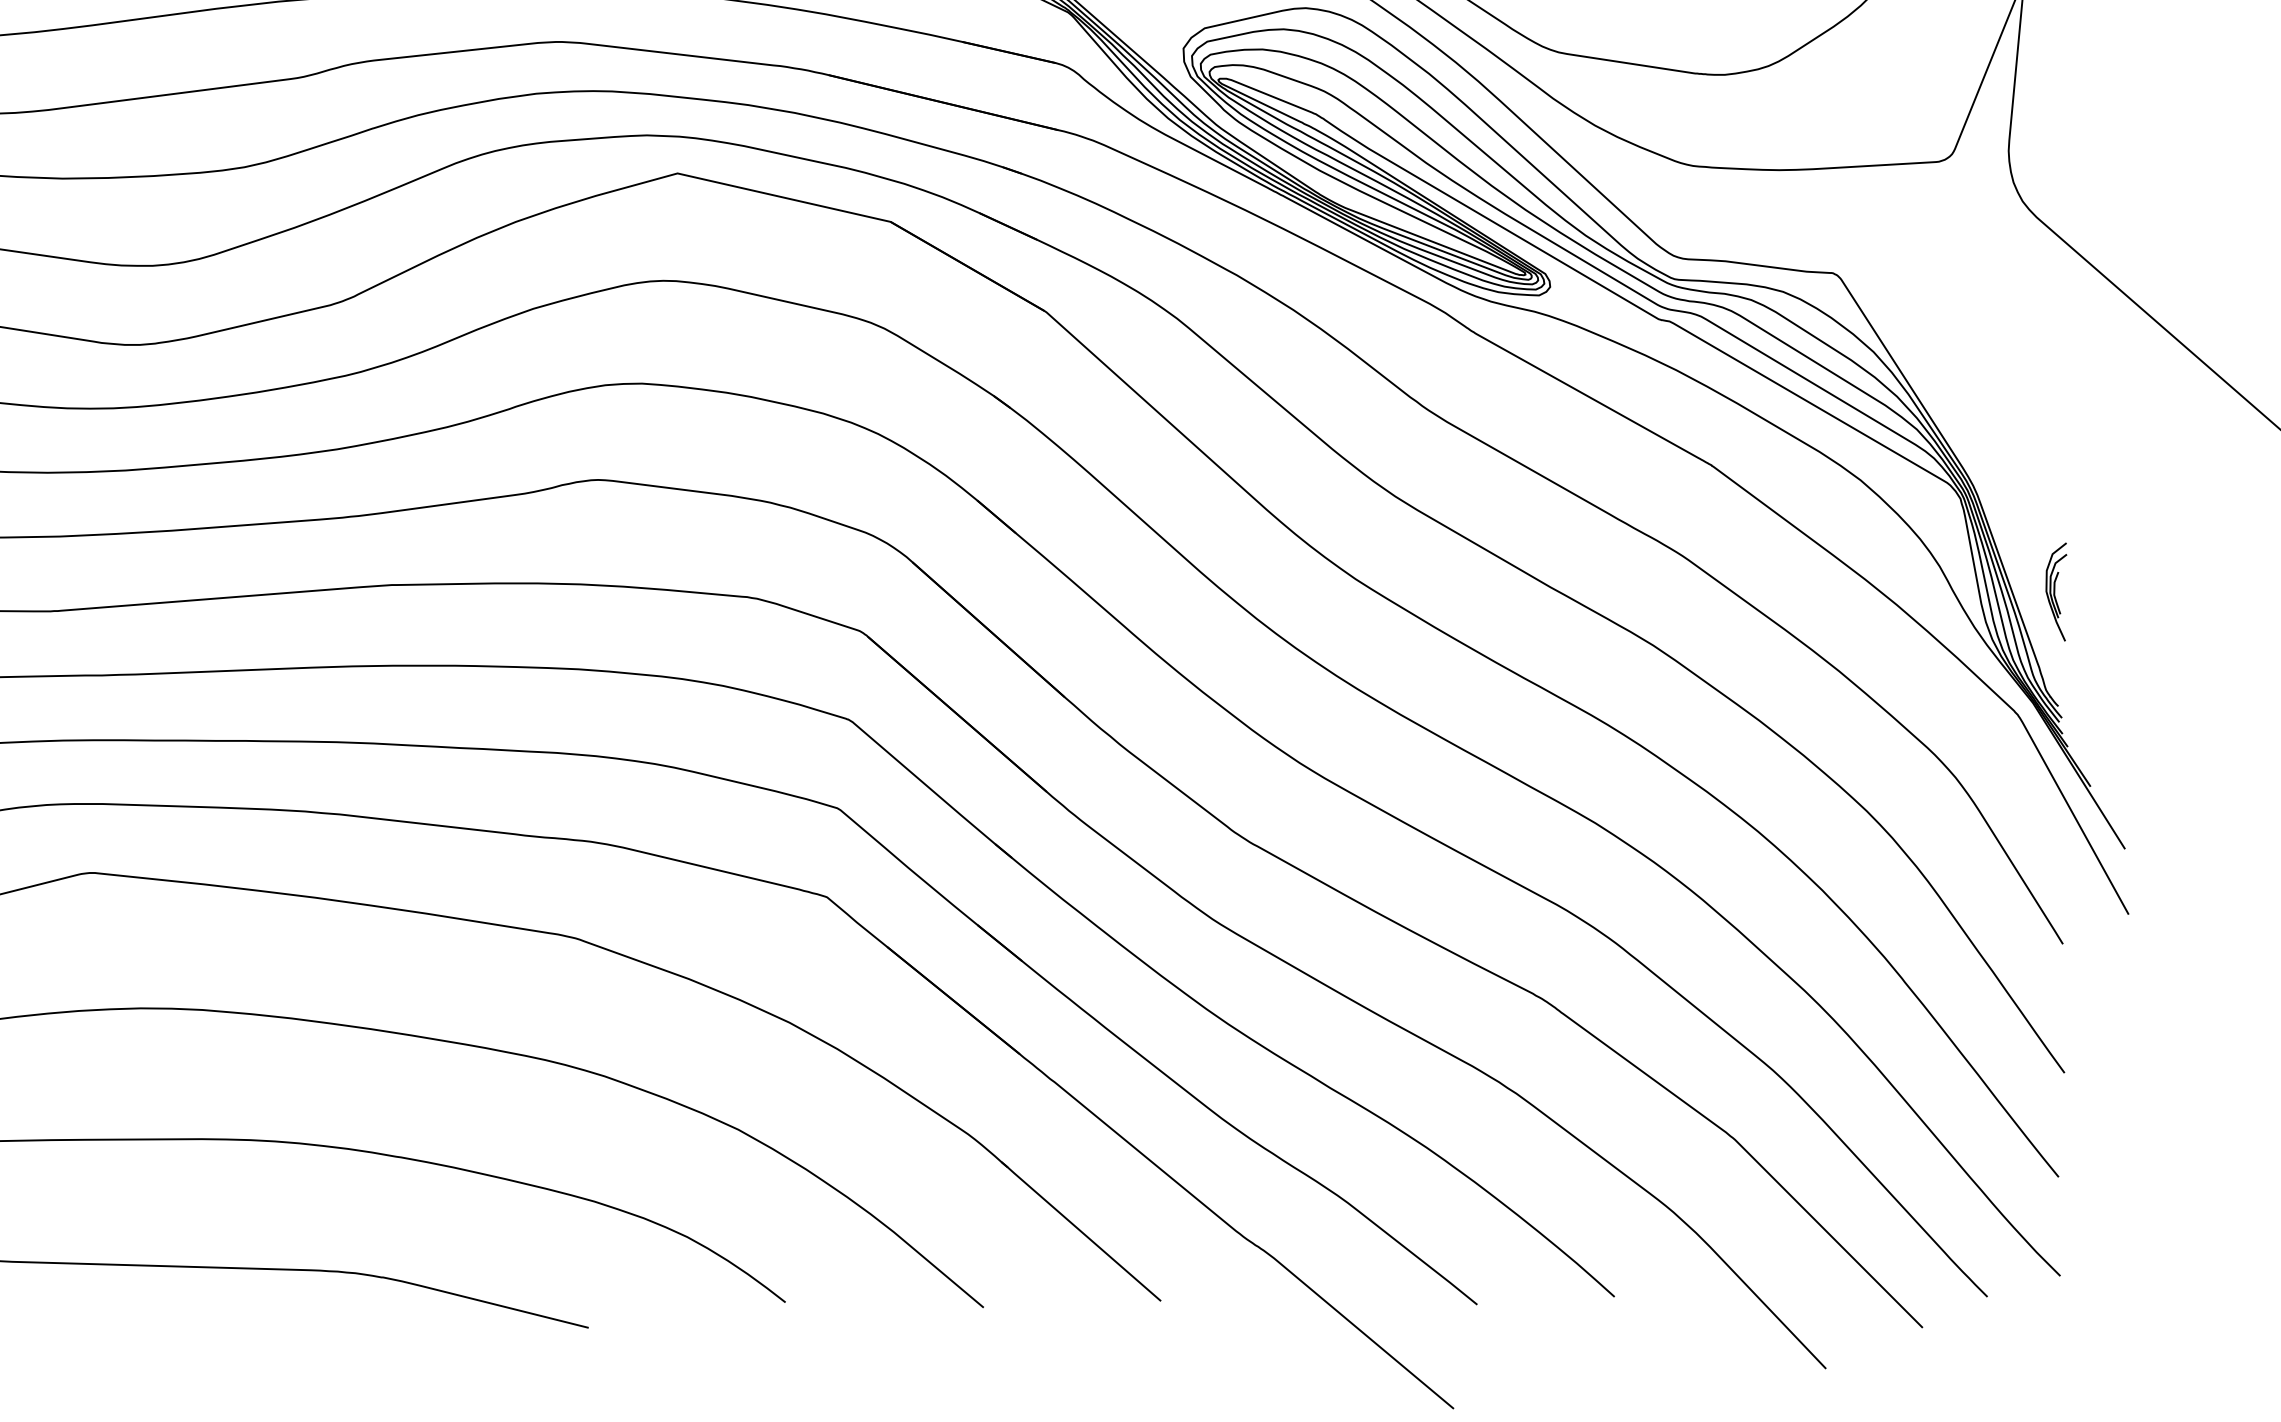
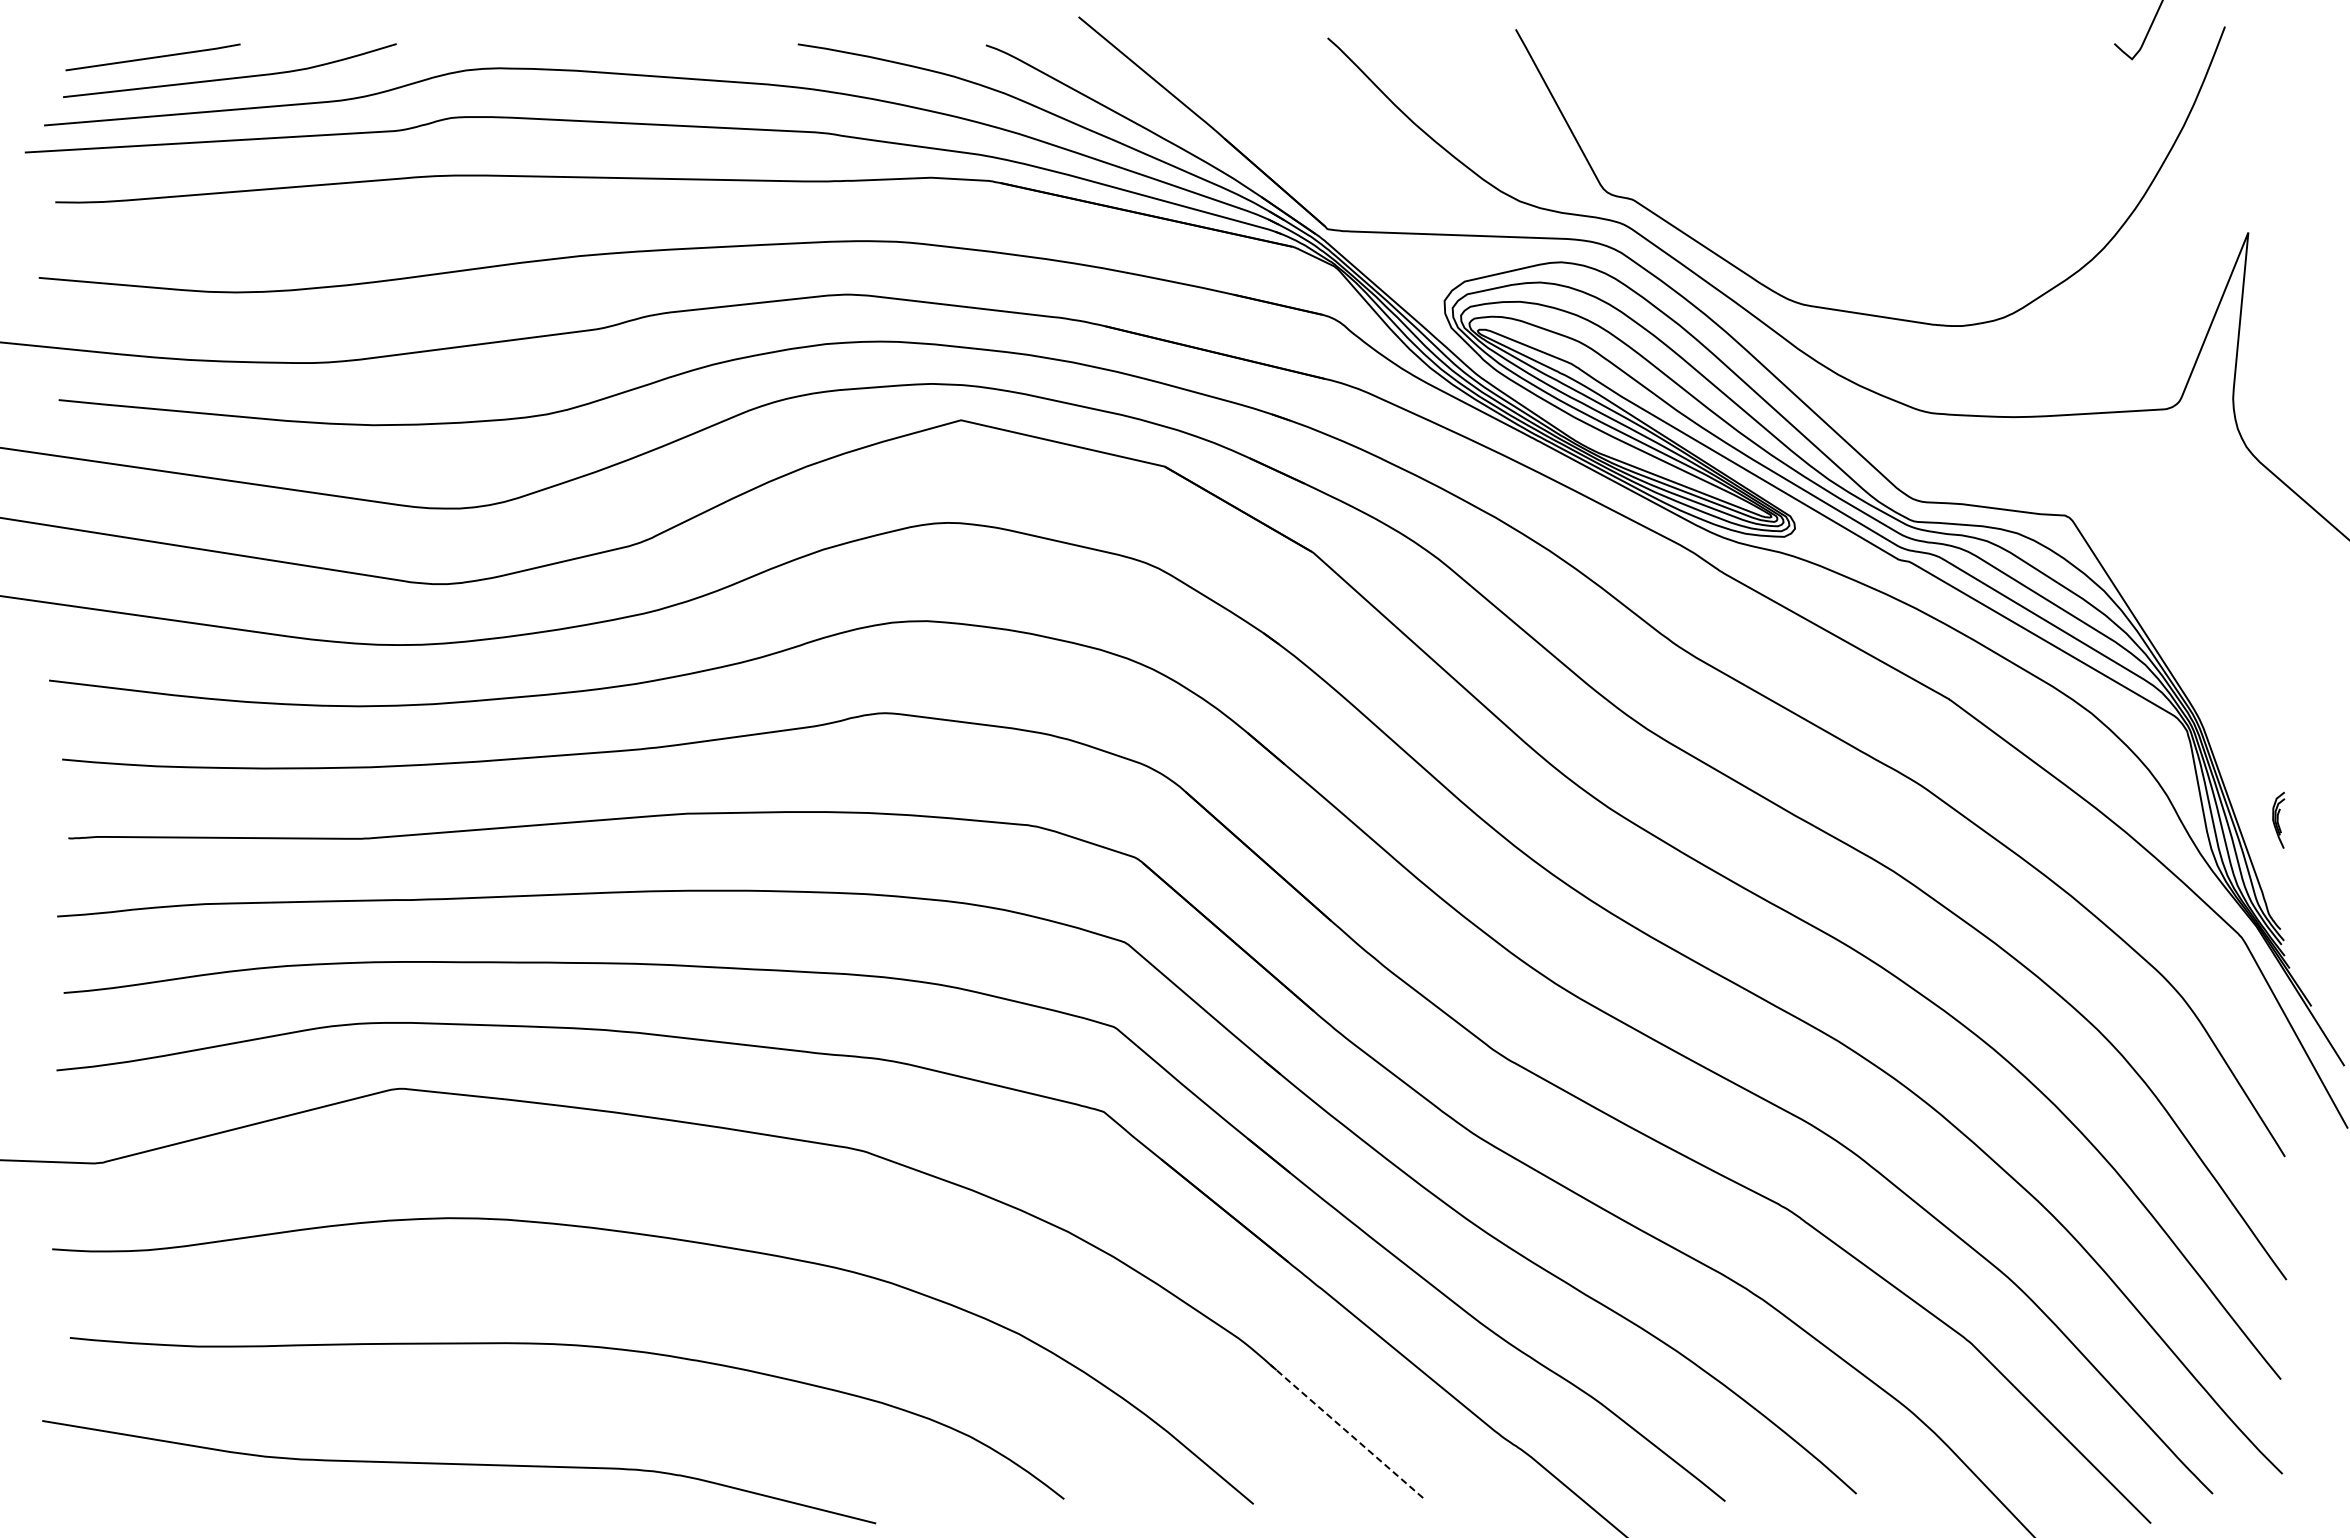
part: (2056, 592) -> (2278, 820), size x0.6
line: (1079, 1230) -> (1345, 1430), solid -> dashed

